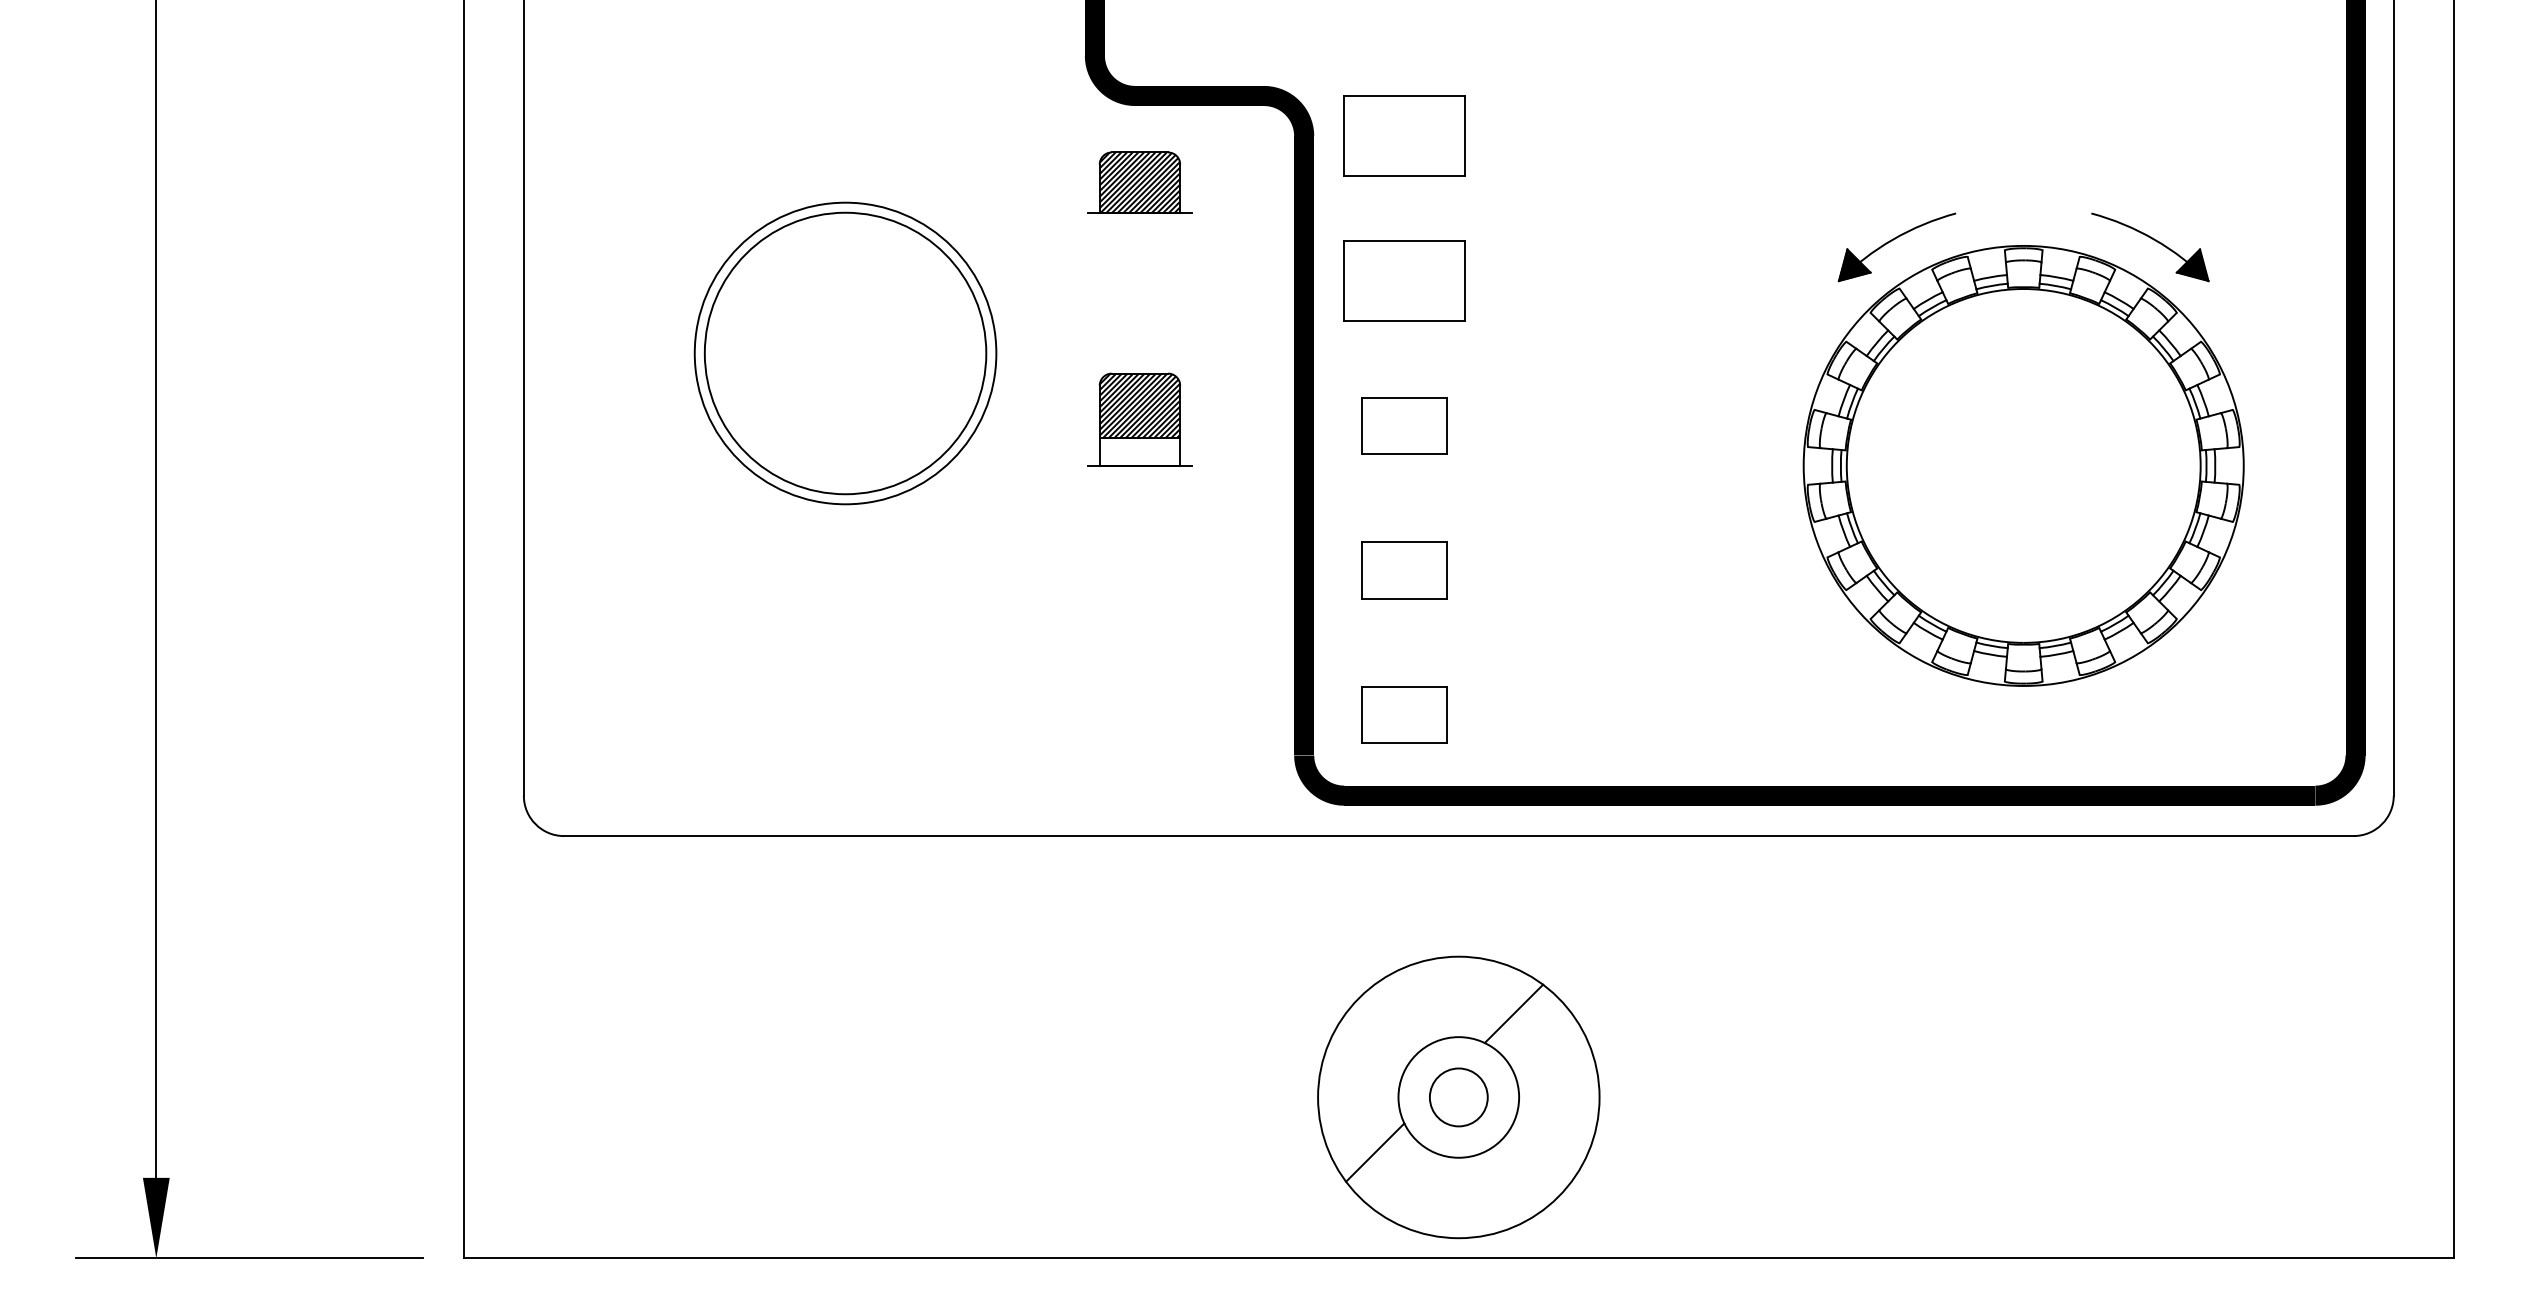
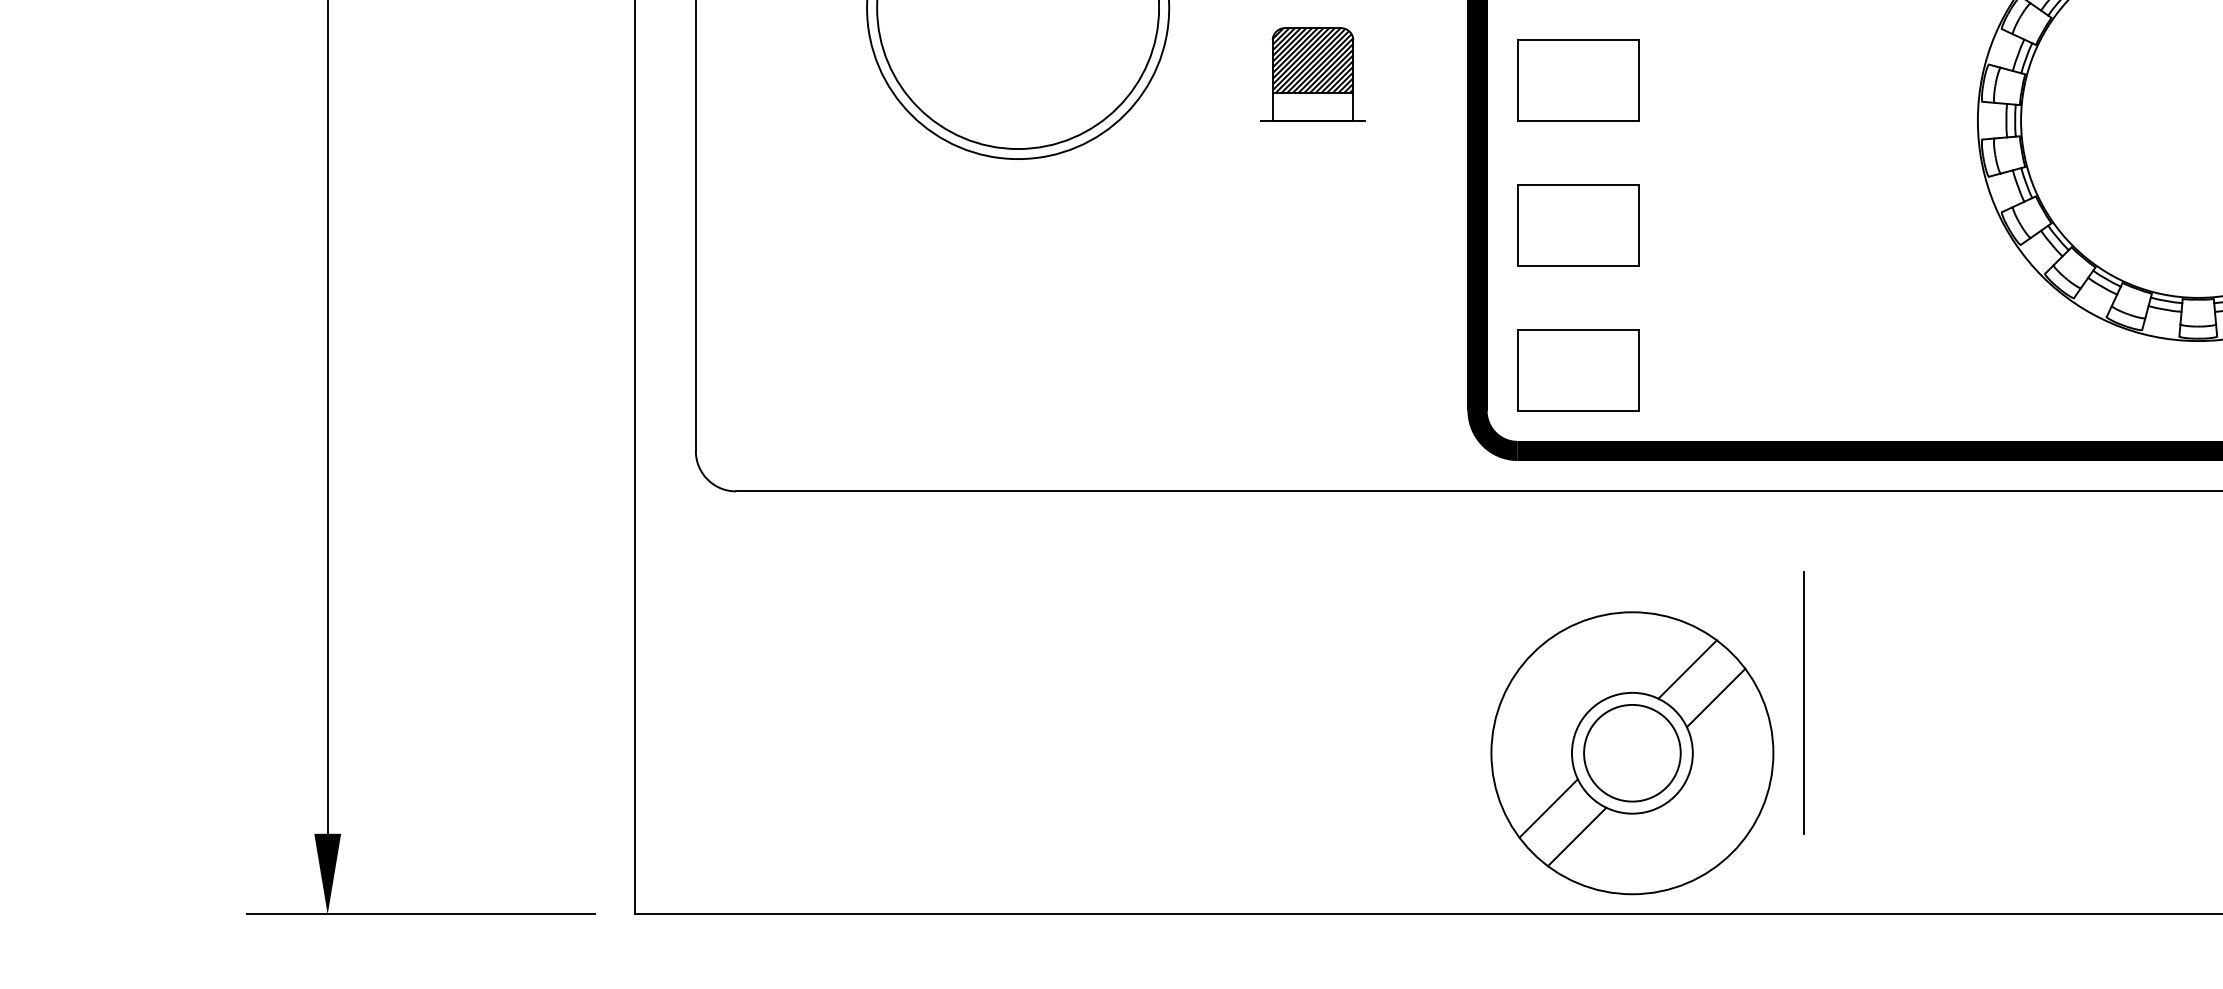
part: (1404, 425) -> (1578, 80), size x1.43
part: (1404, 570) -> (1578, 225), size x1.43
part: (1404, 714) -> (1578, 369), size x1.43
line: (1542, 1042) -> (1716, 698), added
line: (1629, 1046) -> (1803, 702), added
circle: (1458, 1097) -> (1632, 753), size x1.67
line: (1403, 1180) -> (1577, 836), added

